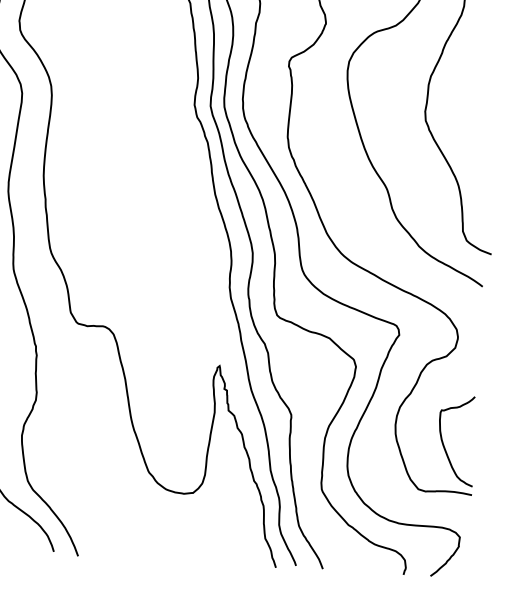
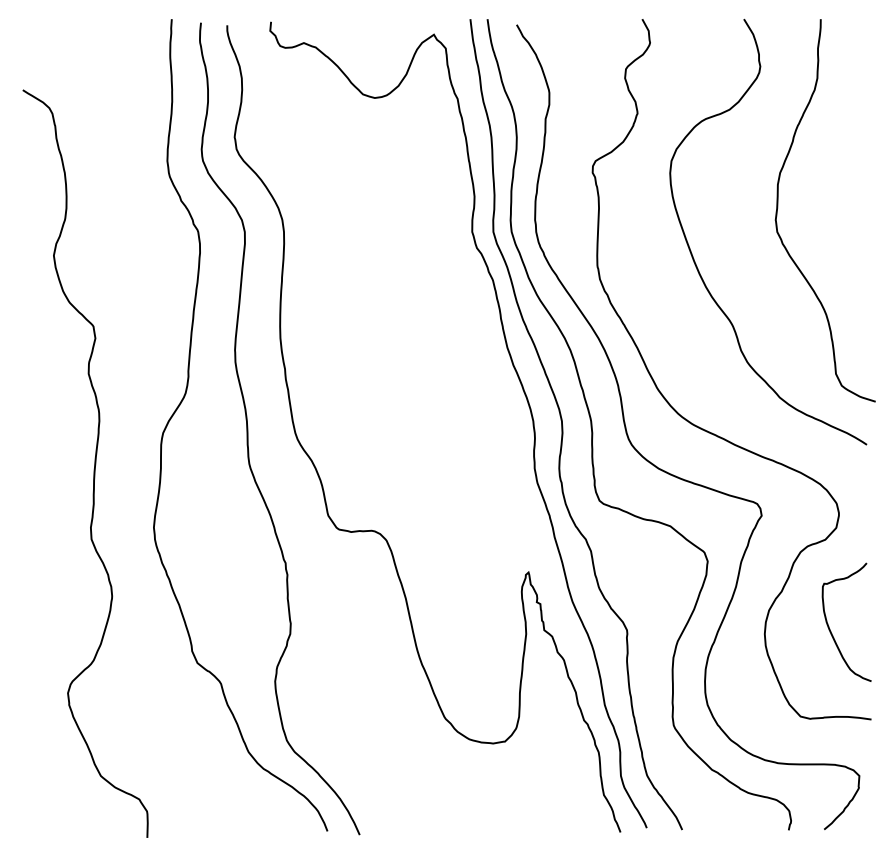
curve: (443, 442) -> (829, 626), moved

